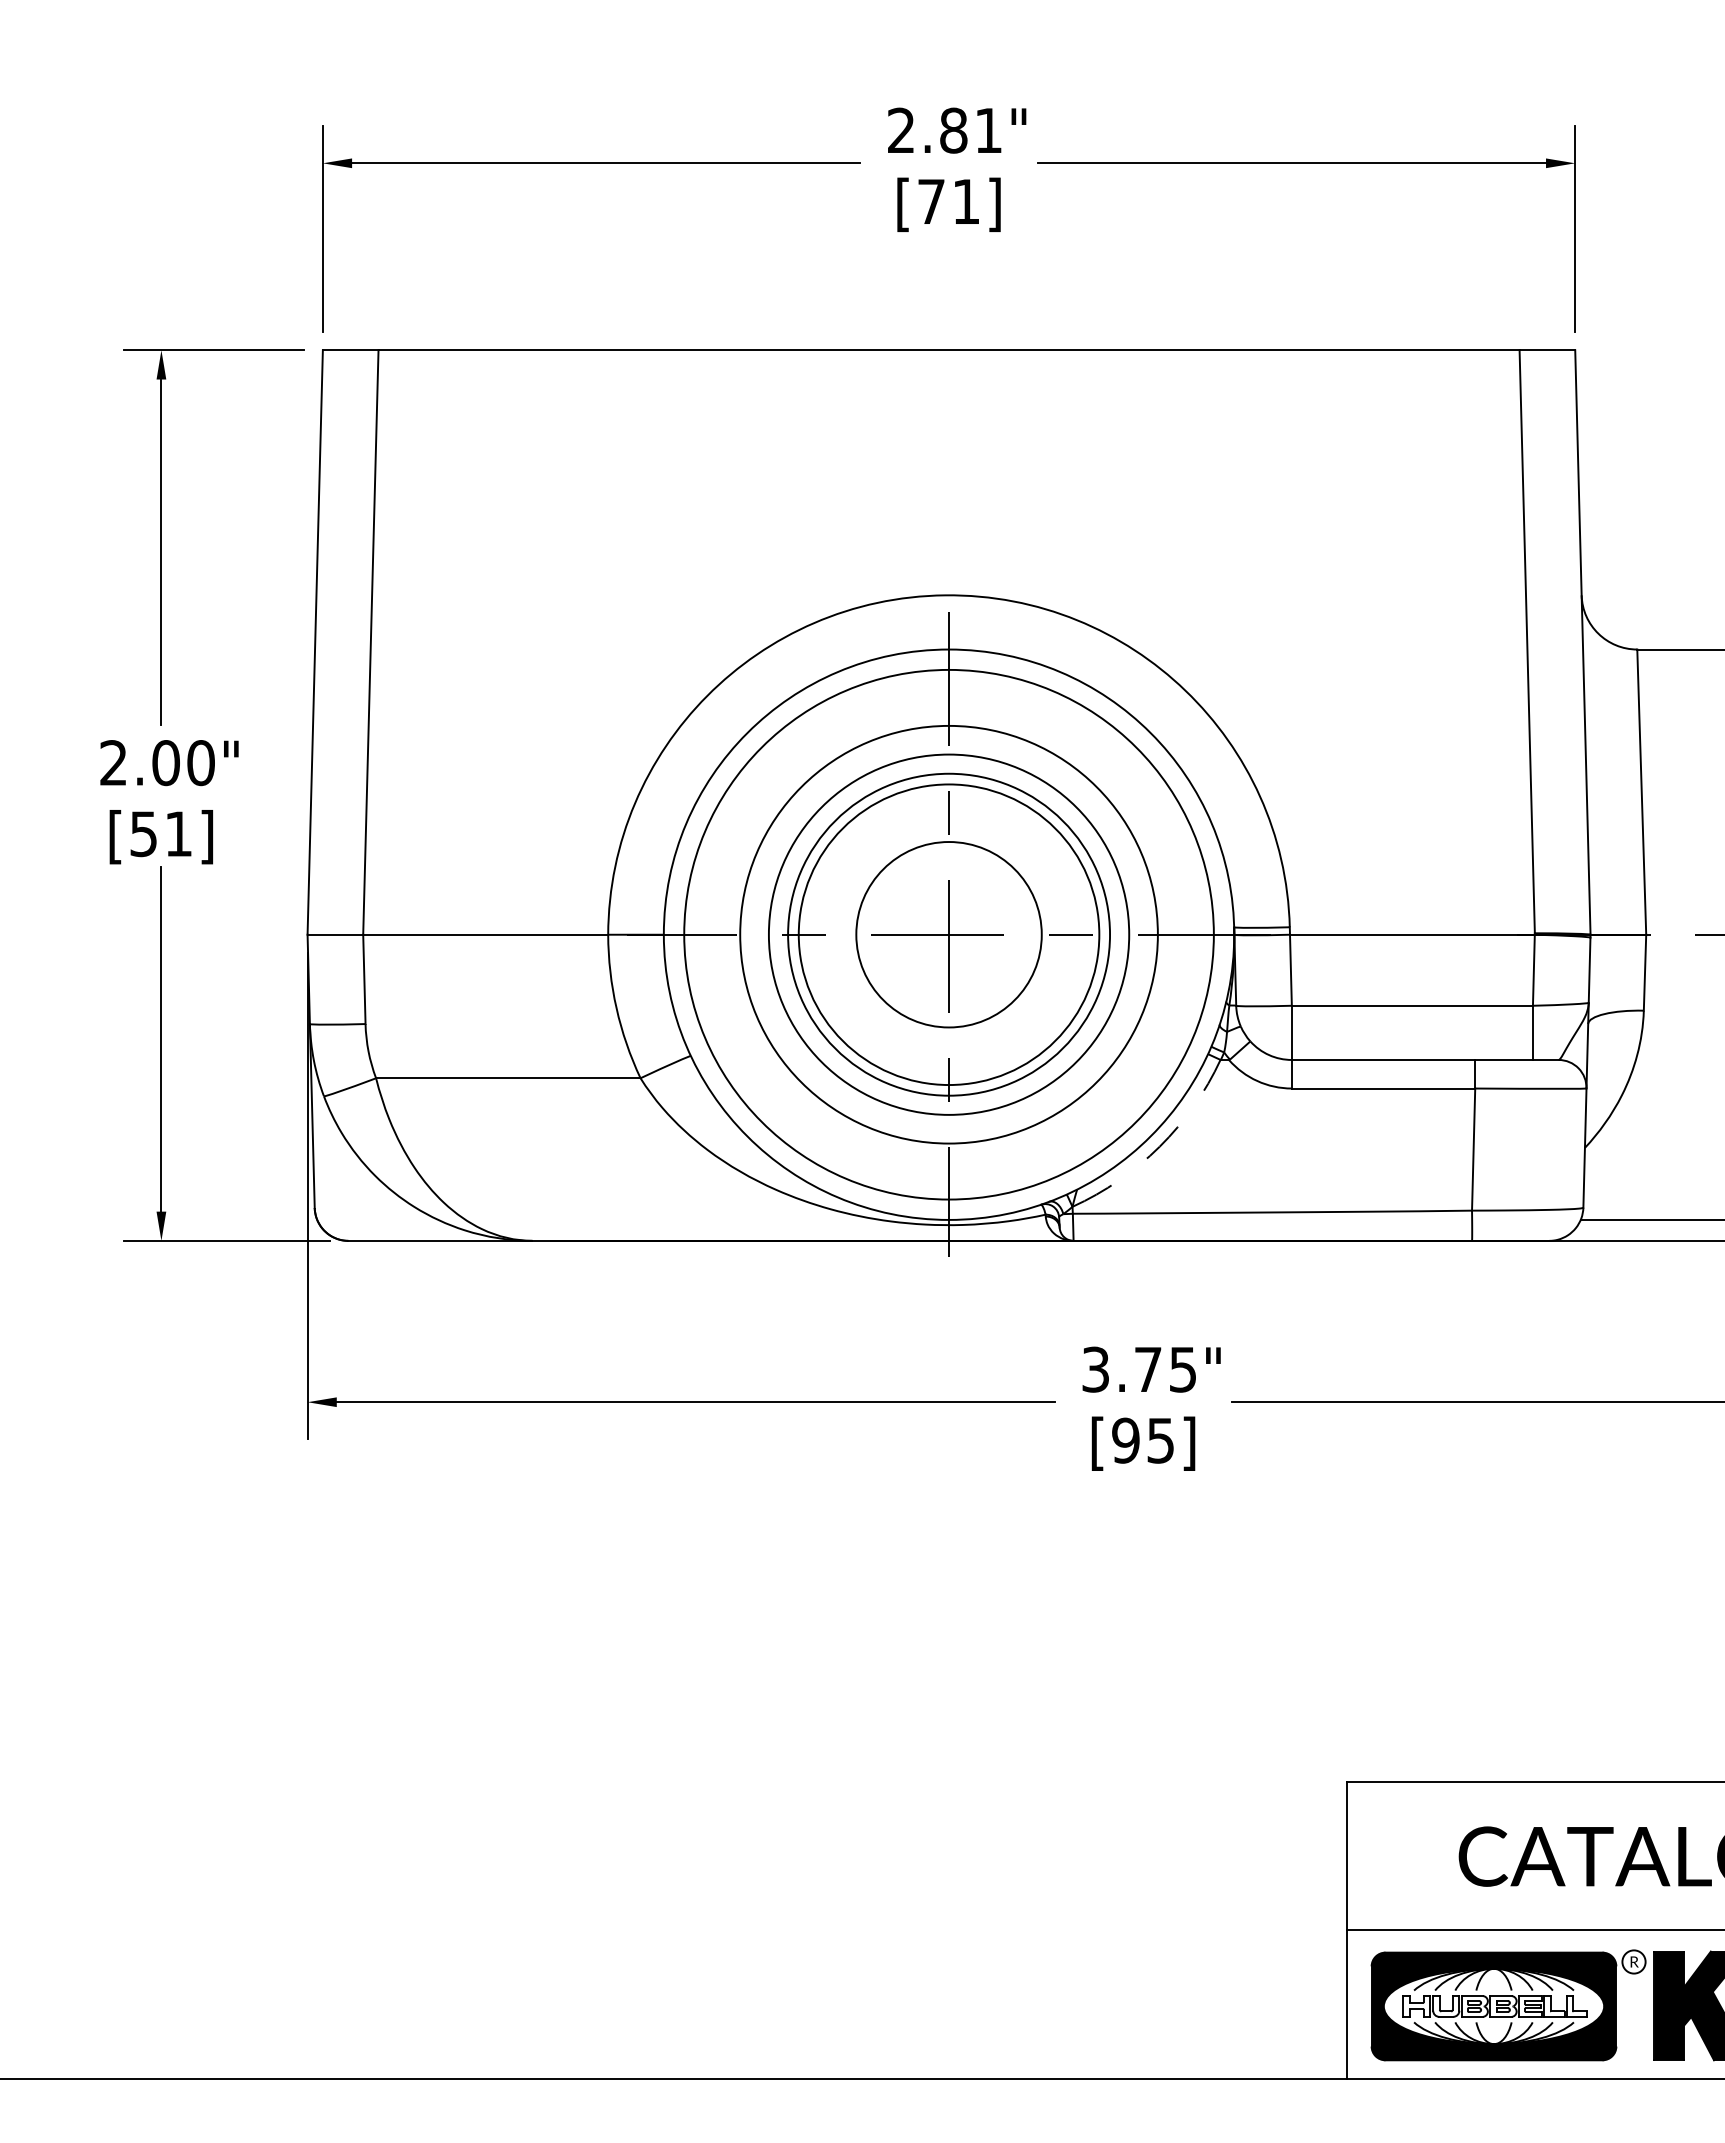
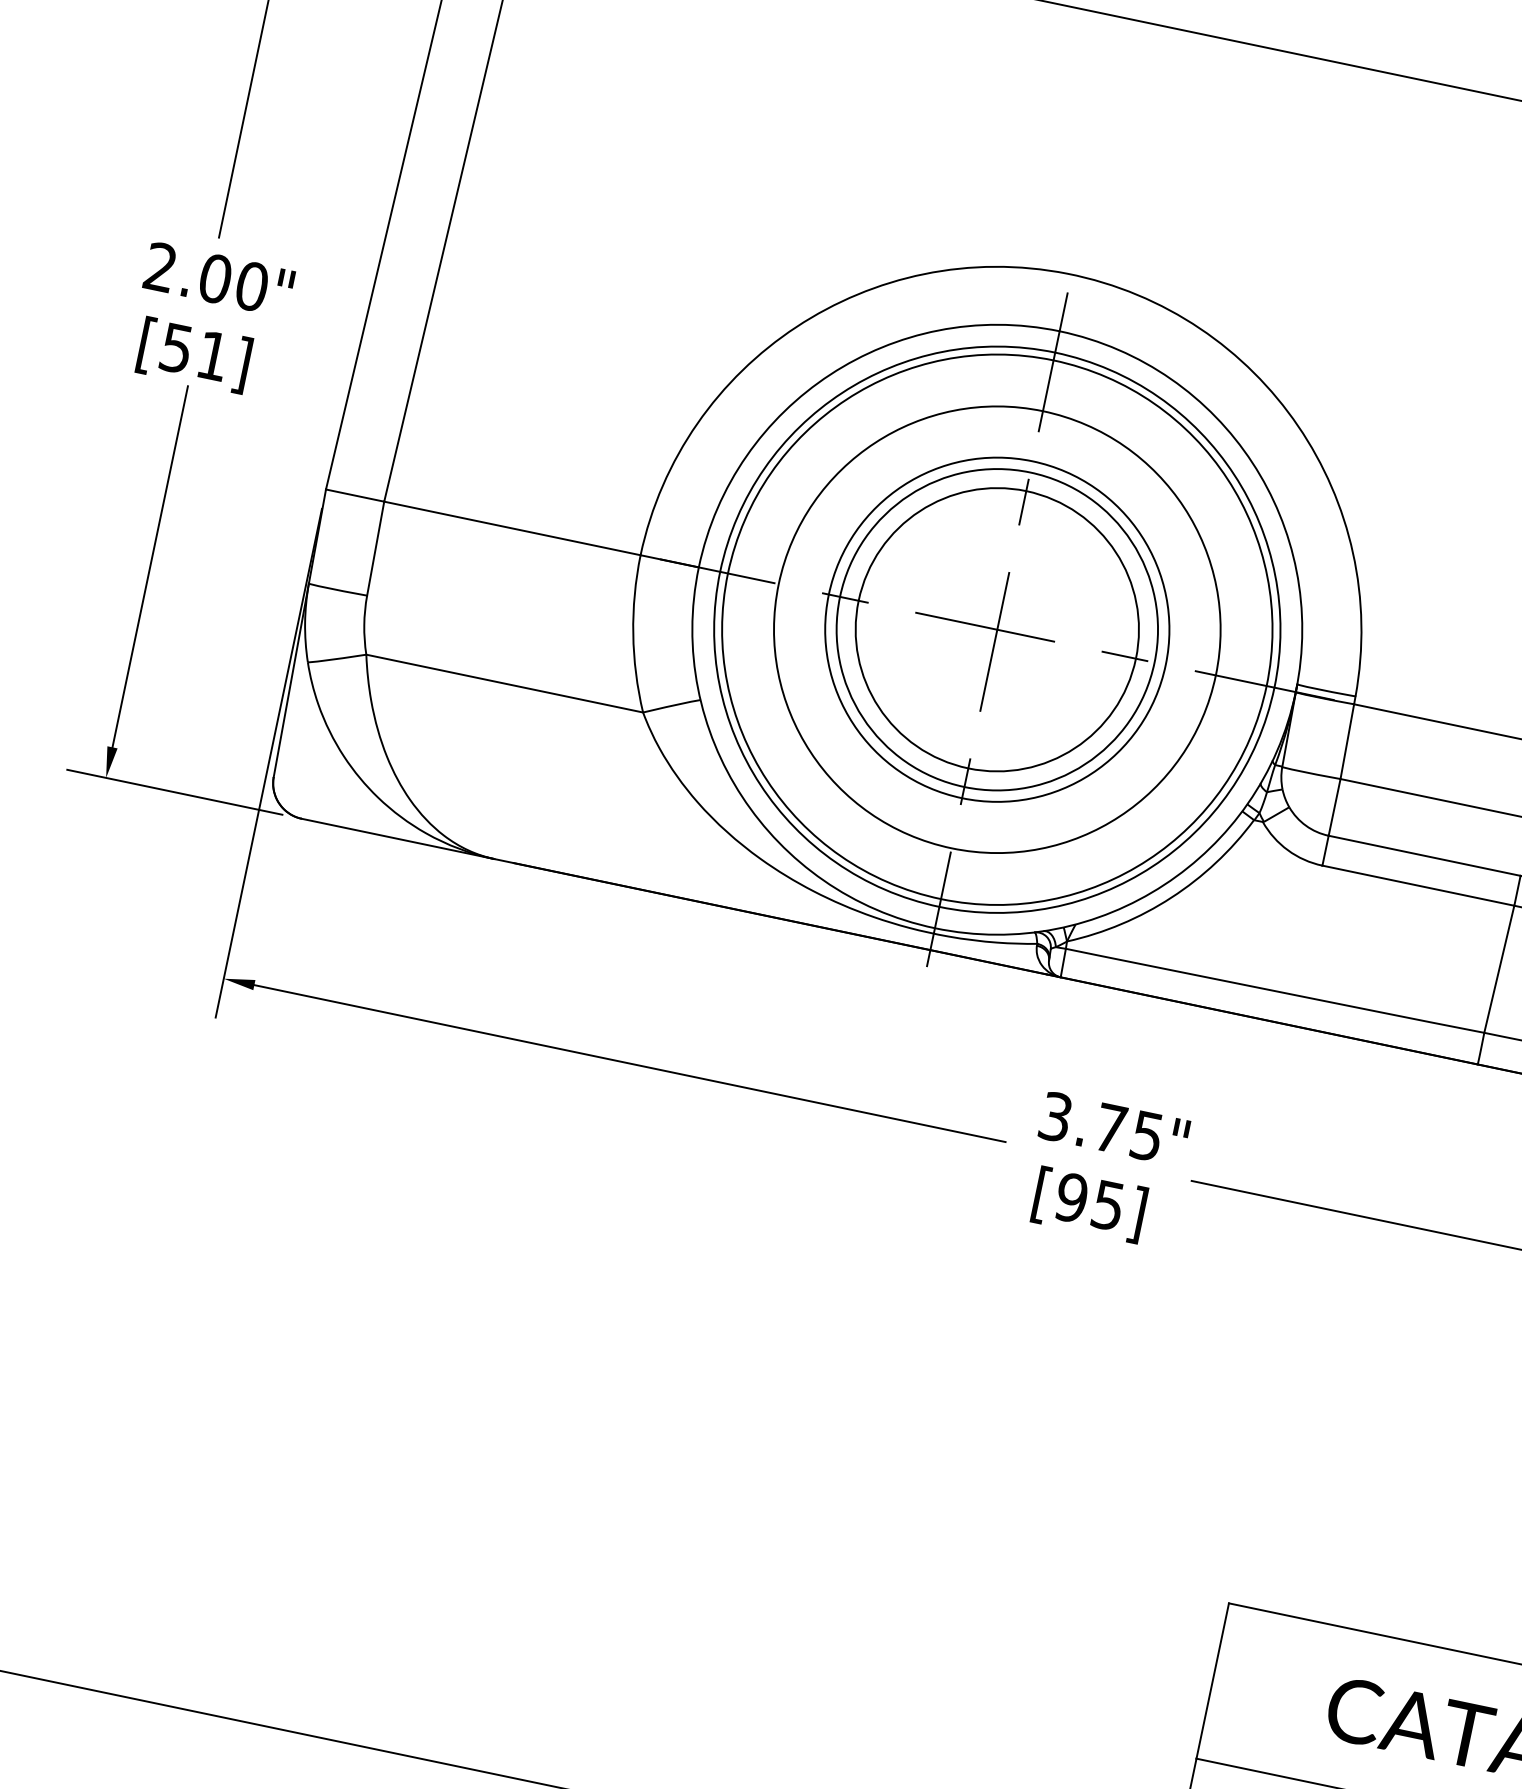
circle: (948, 934) -> (996, 629), size x1.43
circle: (948, 934) -> (996, 629), size x1.43
arc: (1159, 1146) -> (1171, 897), dashed -> solid

